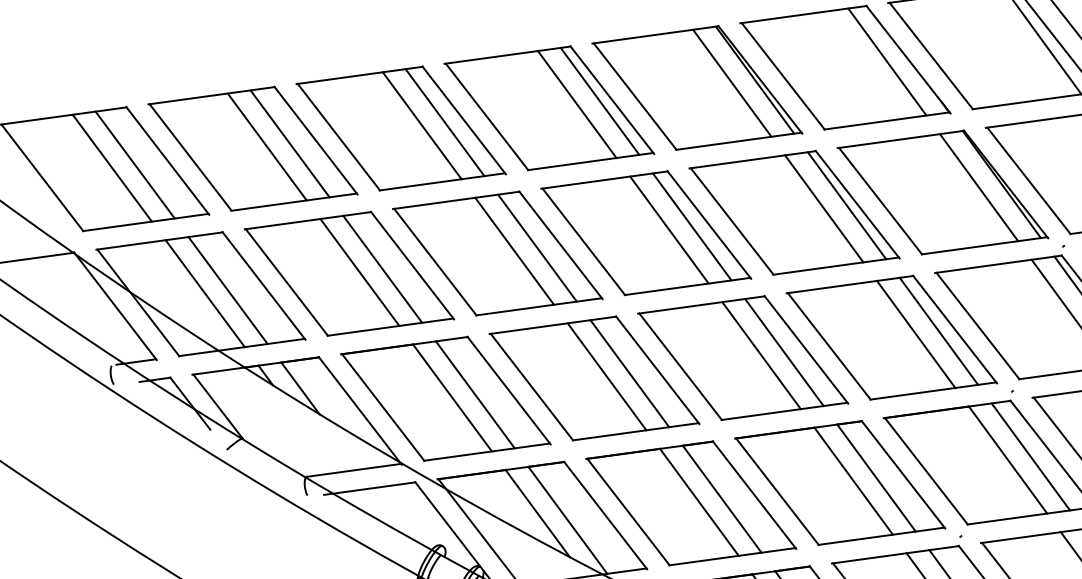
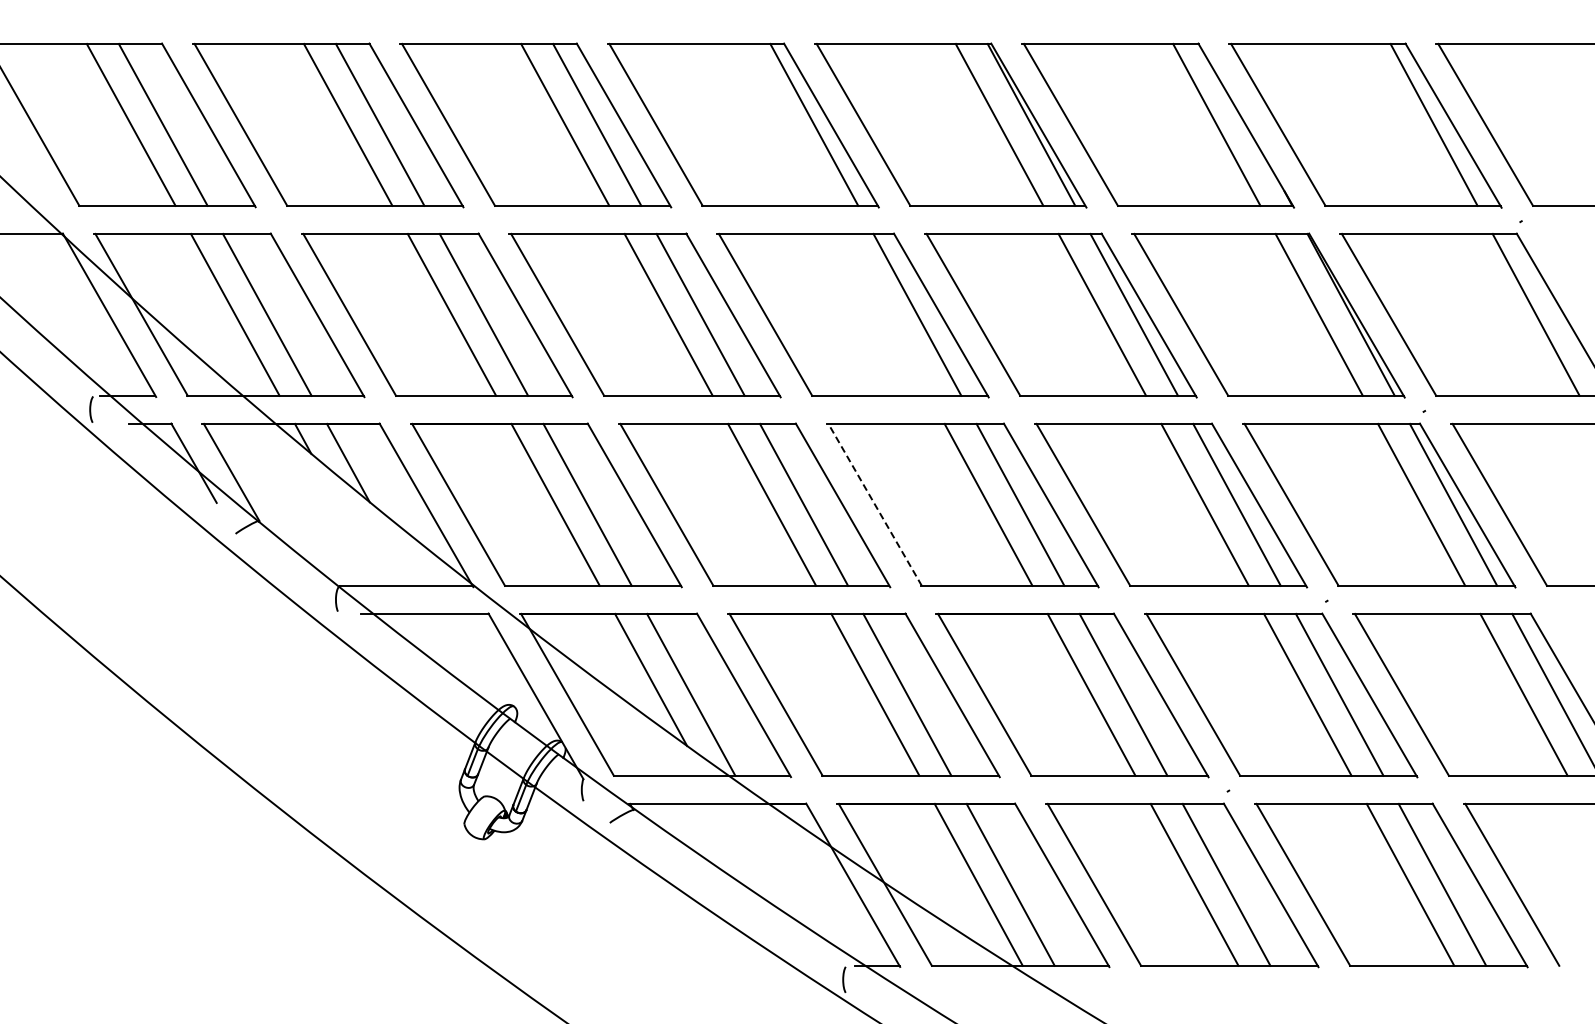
line: (577, 104) -> (782, 124), removed
line: (669, 229) -> (885, 314), removed
line: (680, 366) -> (874, 504), solid -> dashed

